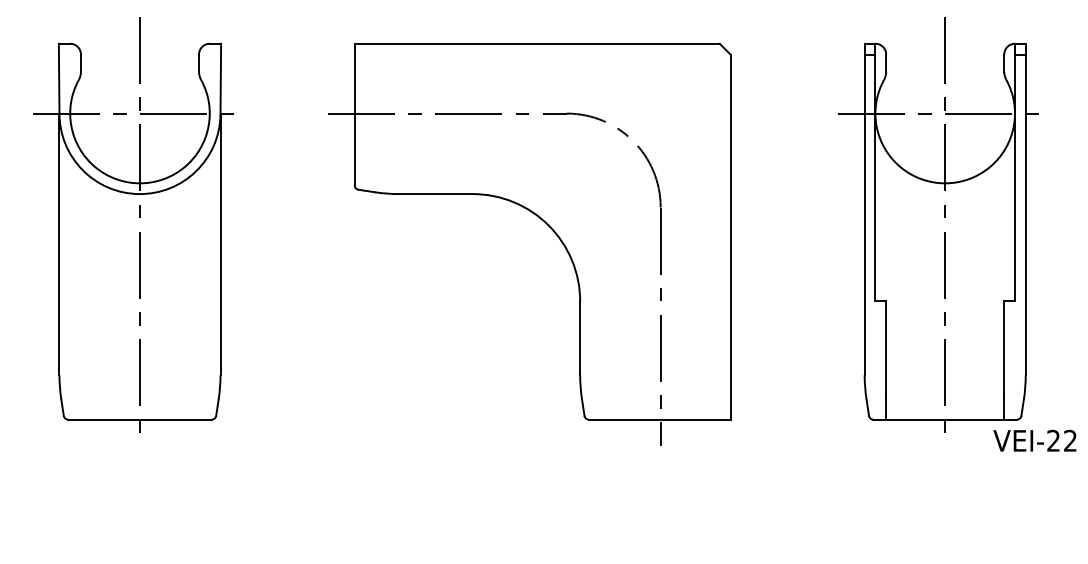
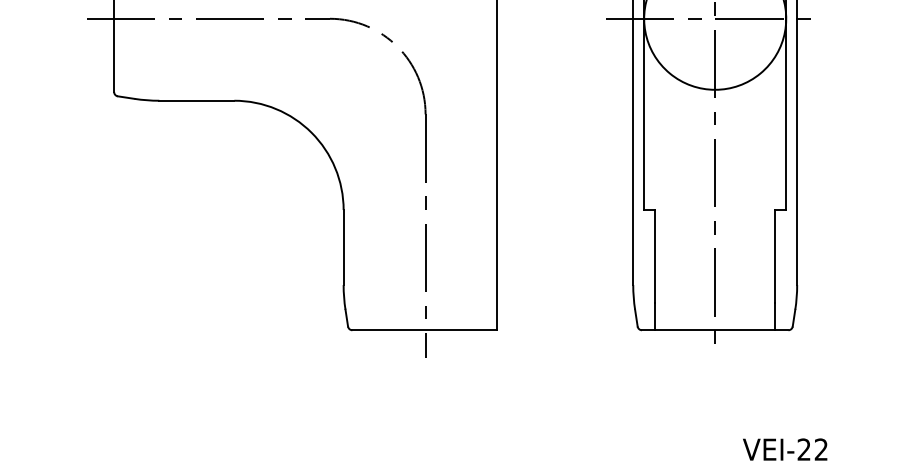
text: (1034, 440) -> (784, 449), moved

